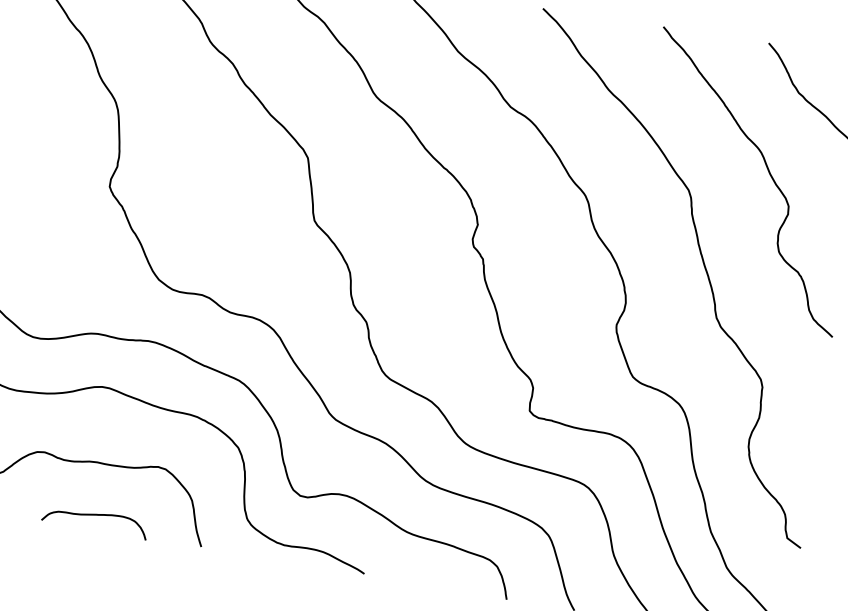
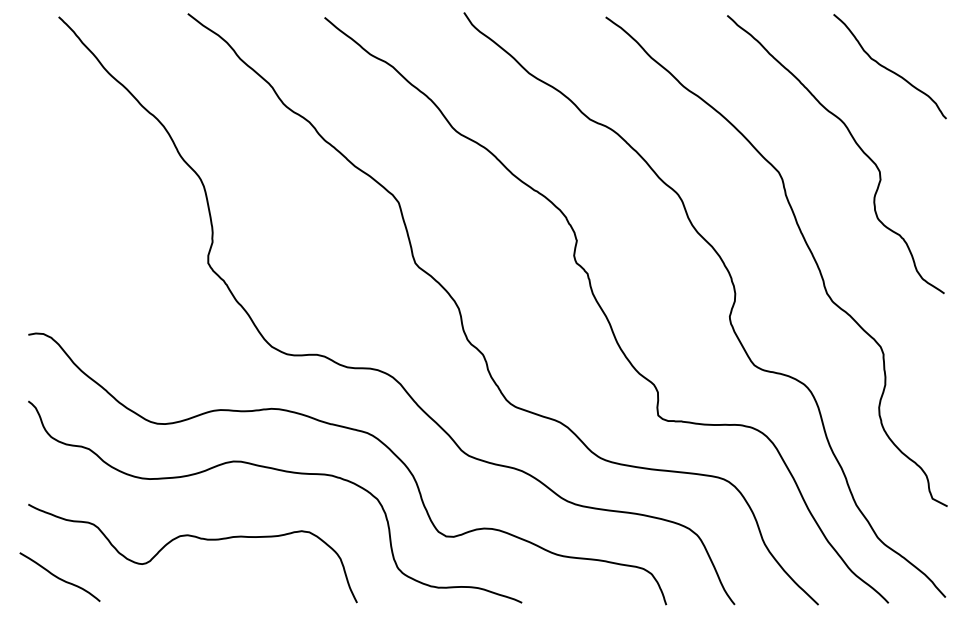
curve: (96, 515) -> (248, 589), removed

